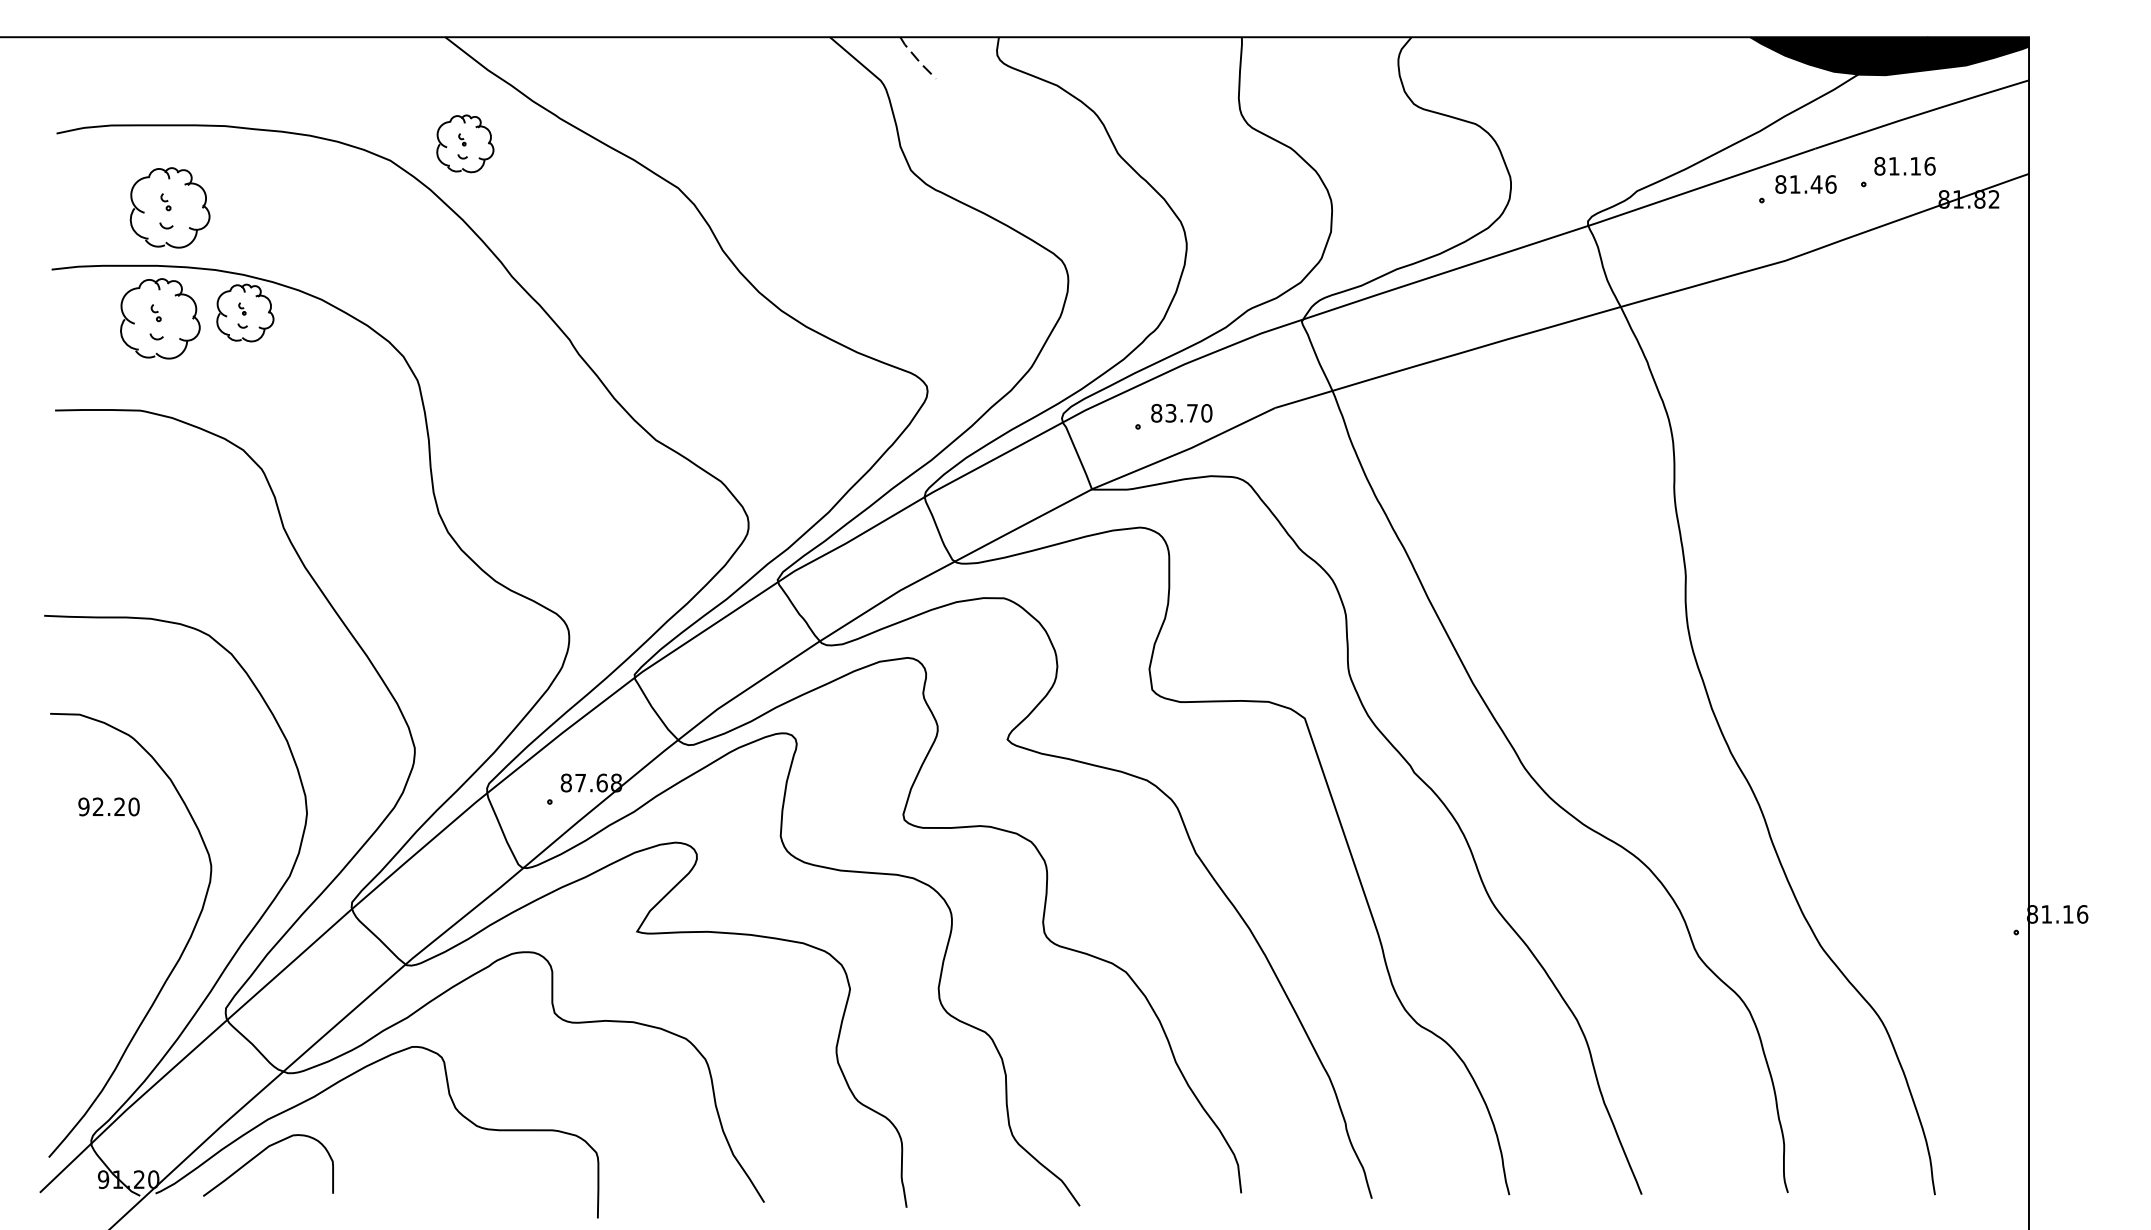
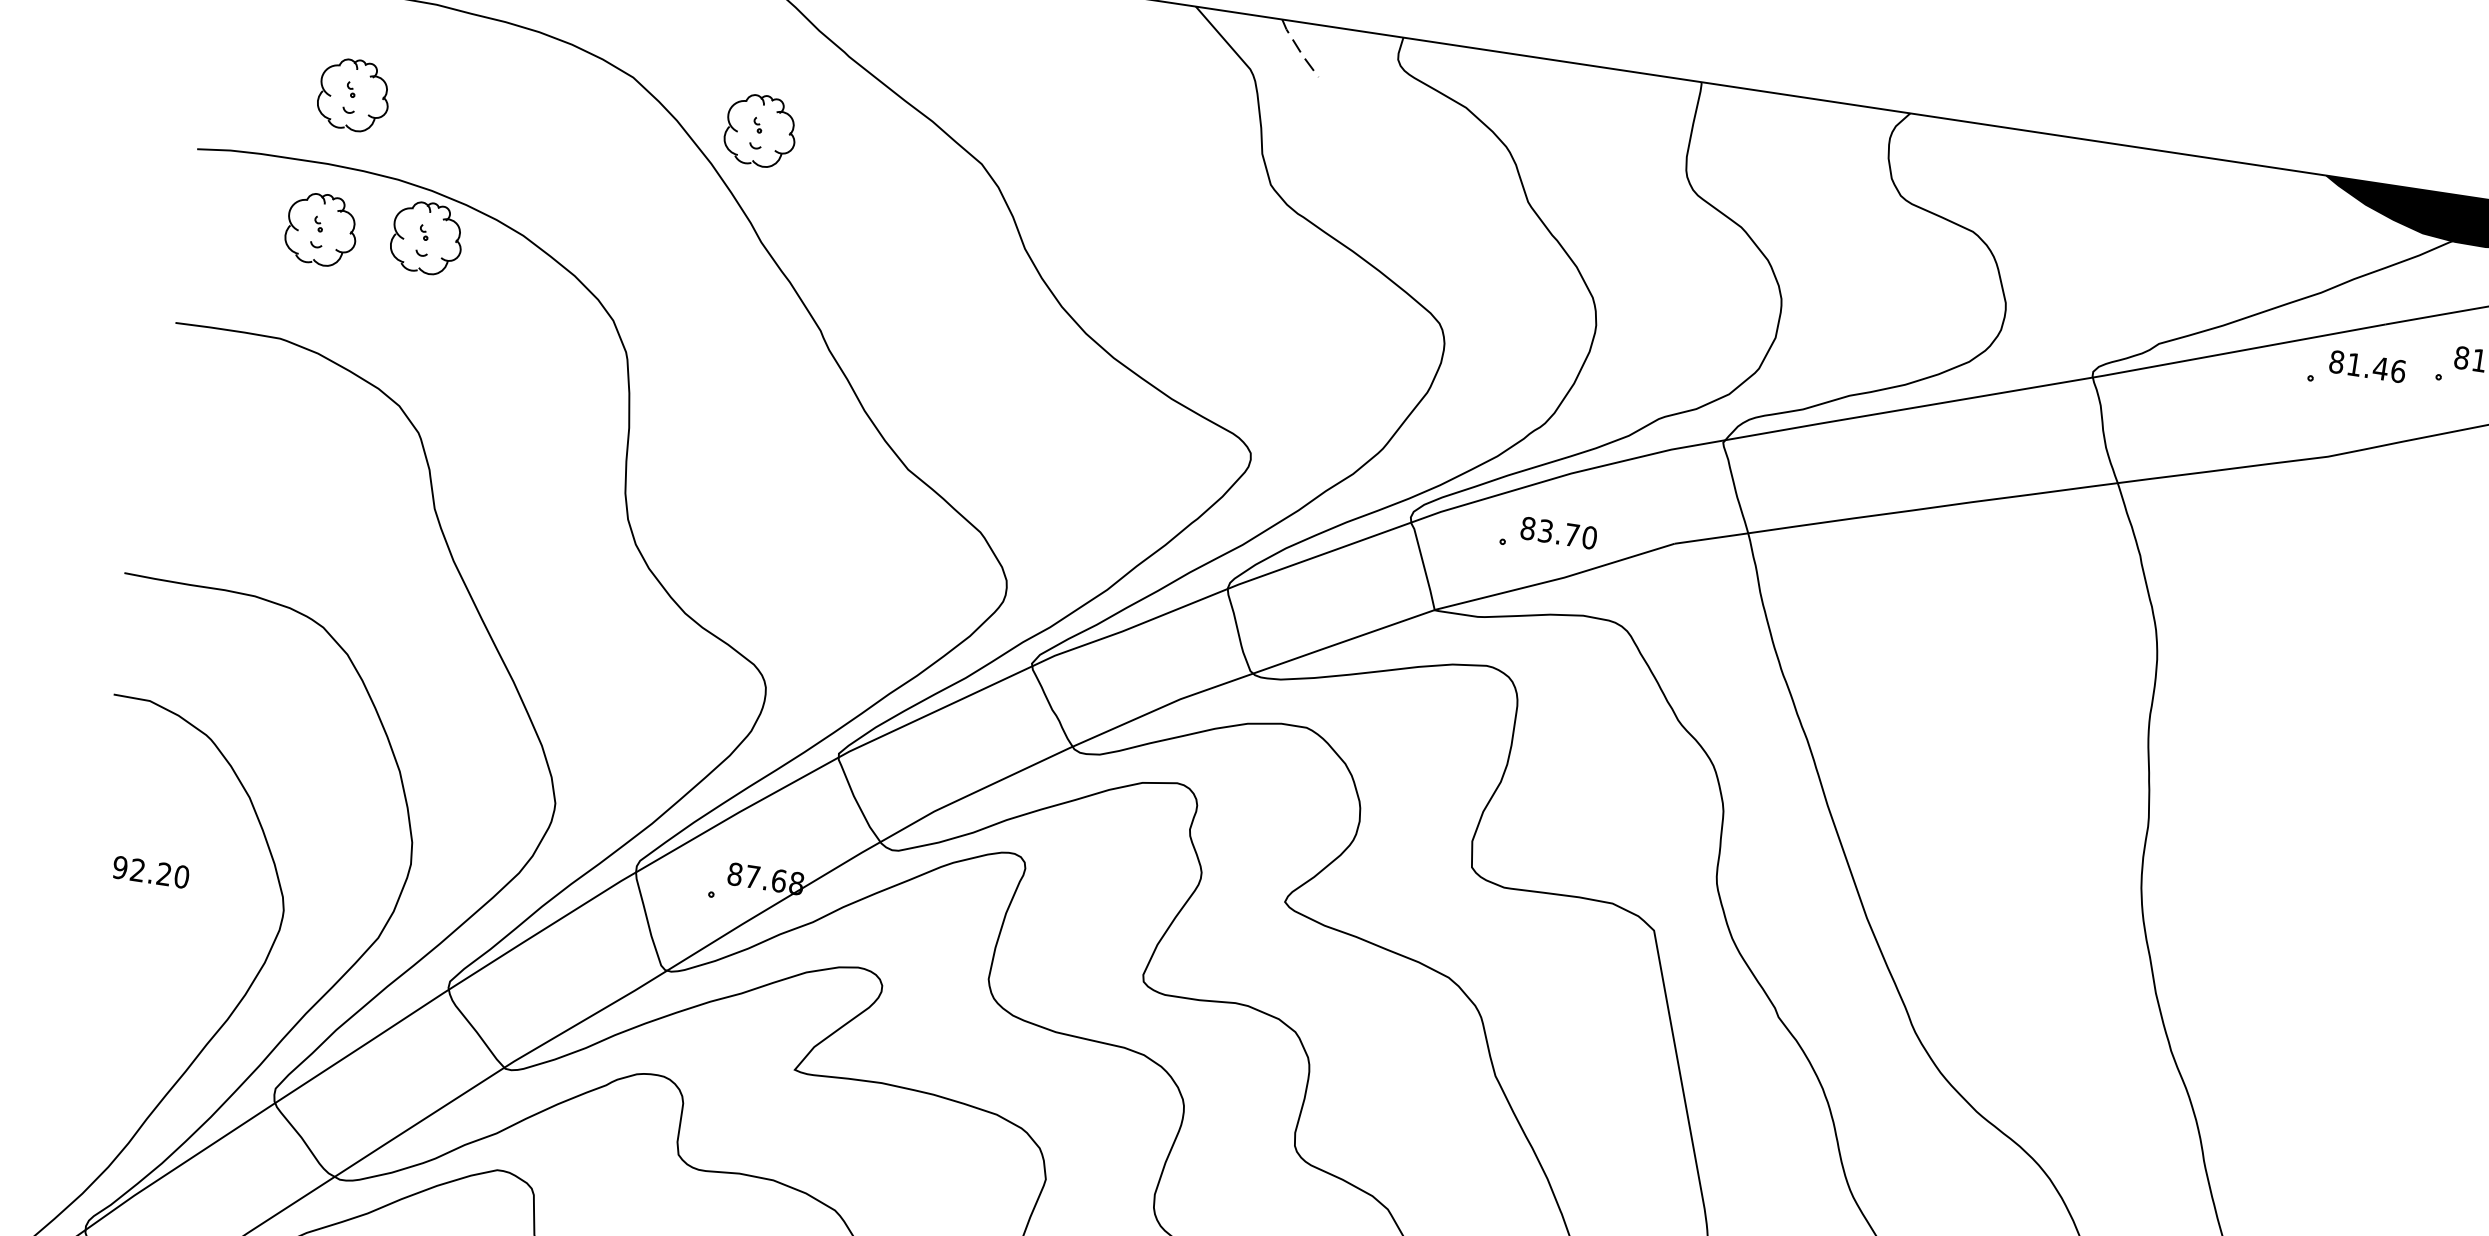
part: (465, 143) -> (761, 130), moved
part: (170, 207) -> (354, 94), size x0.71
part: (160, 318) -> (321, 229), size x0.71
text: (108, 806) -> (150, 871), moved

